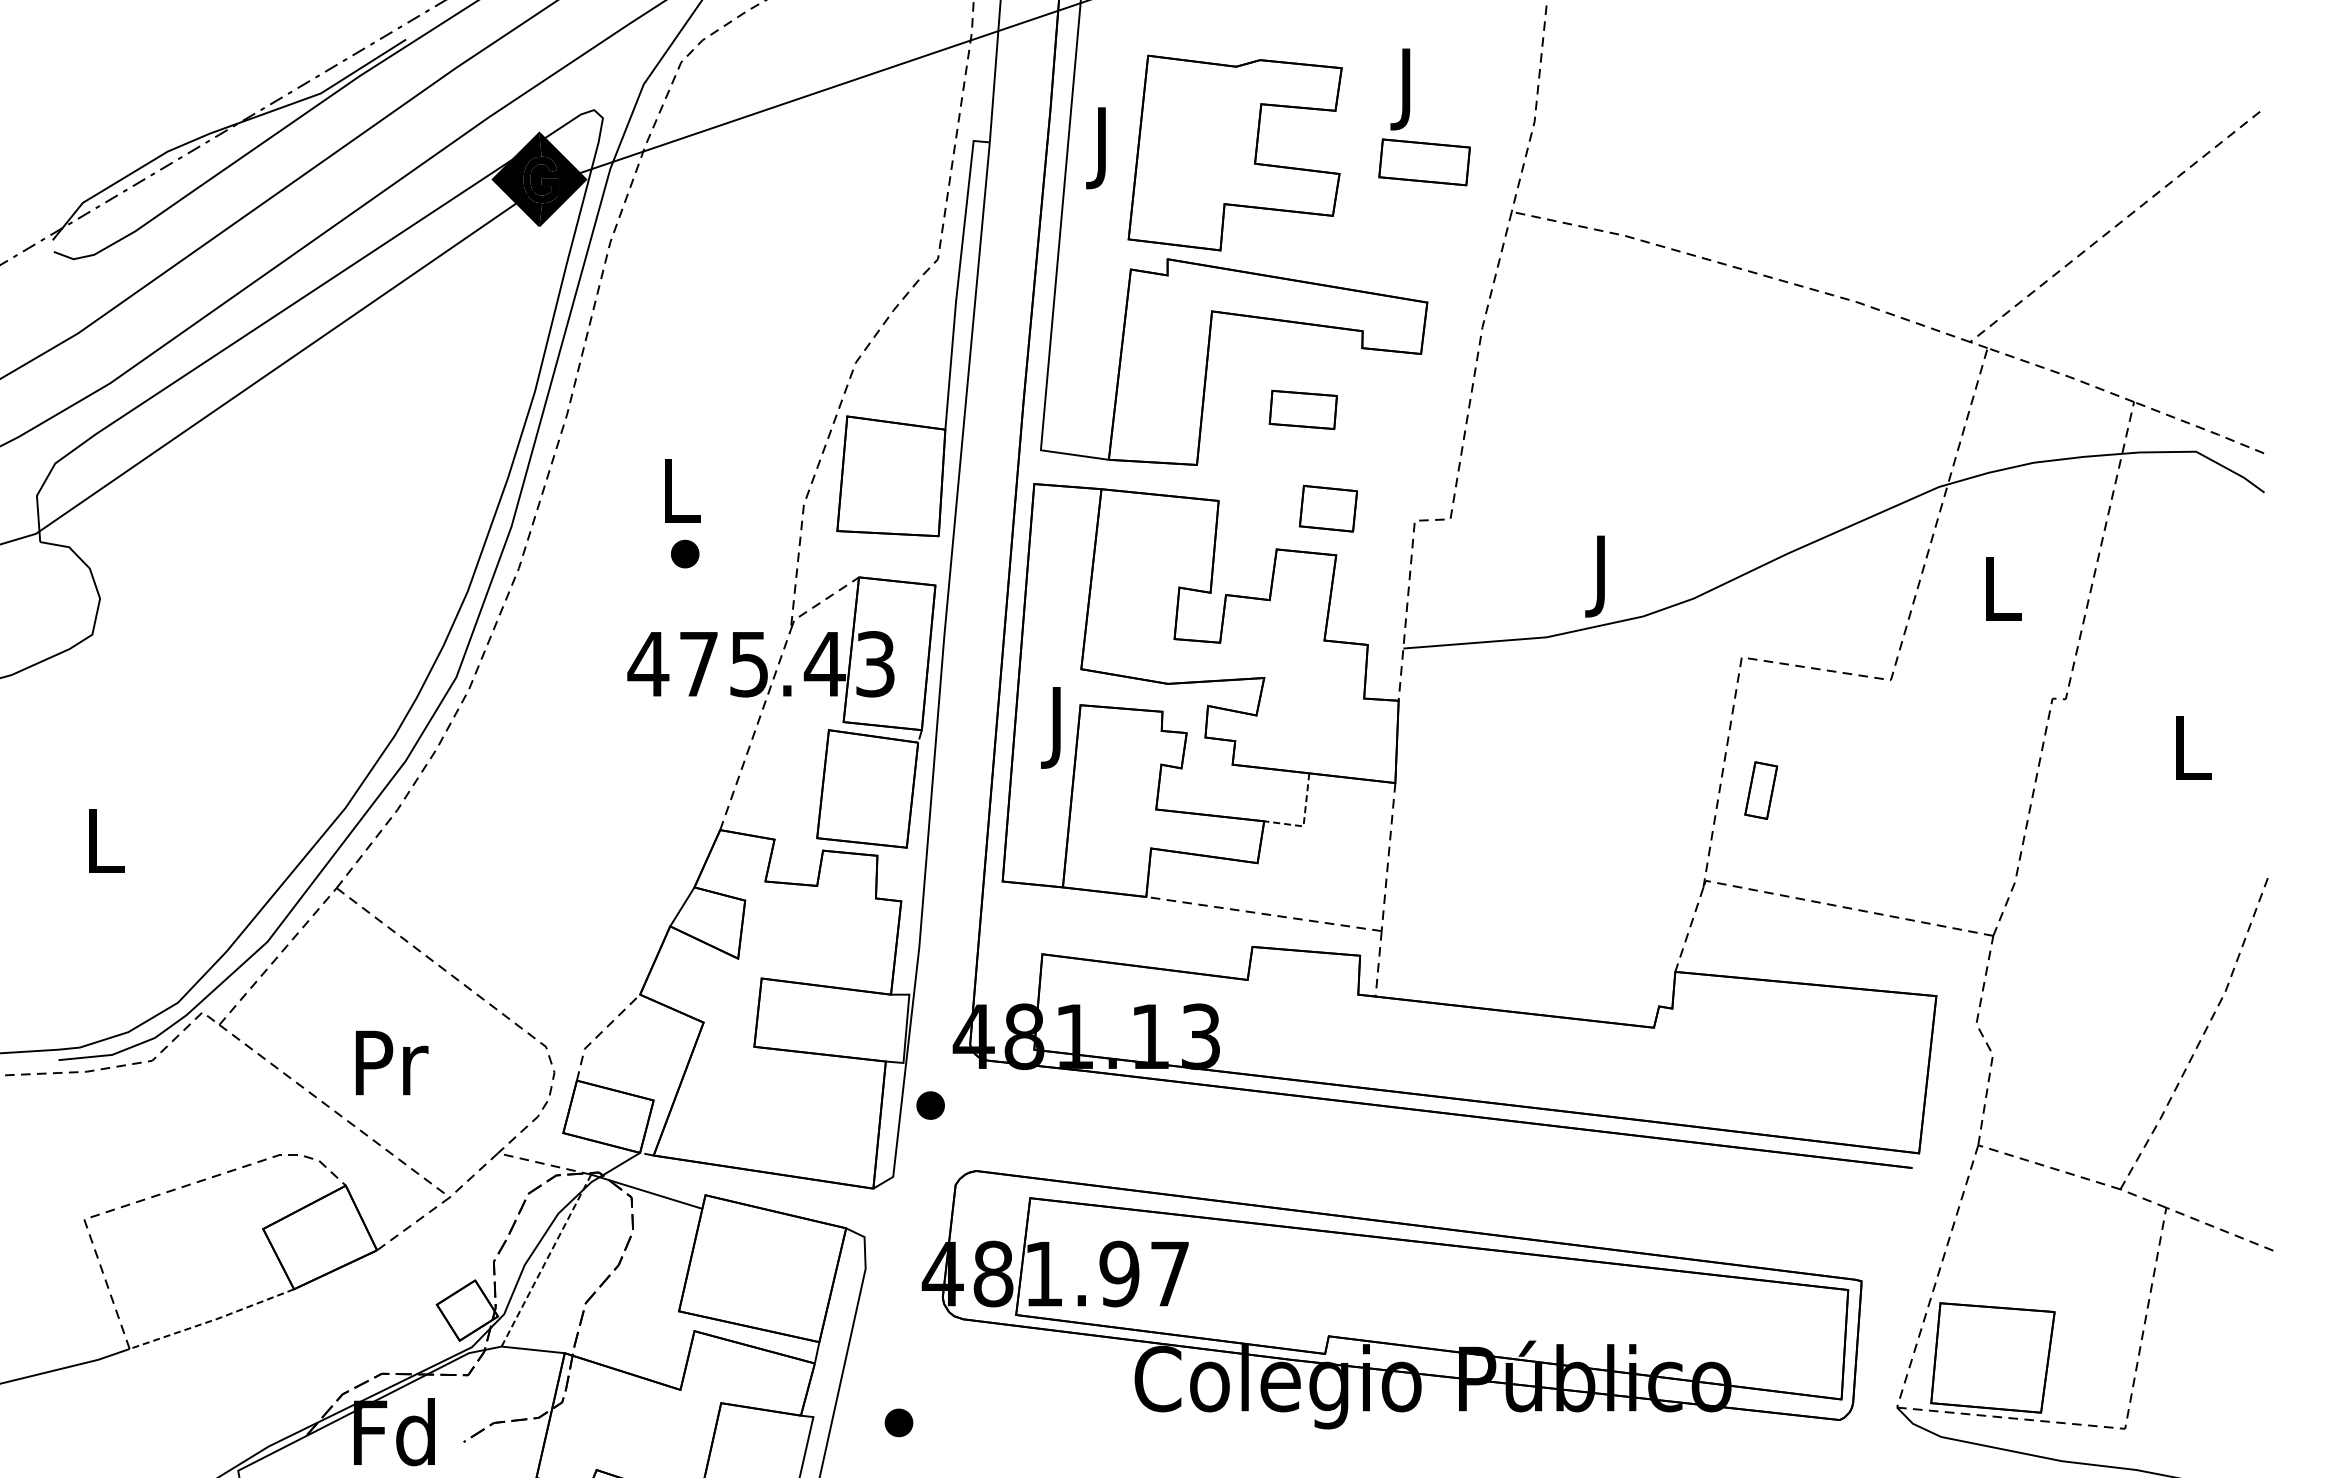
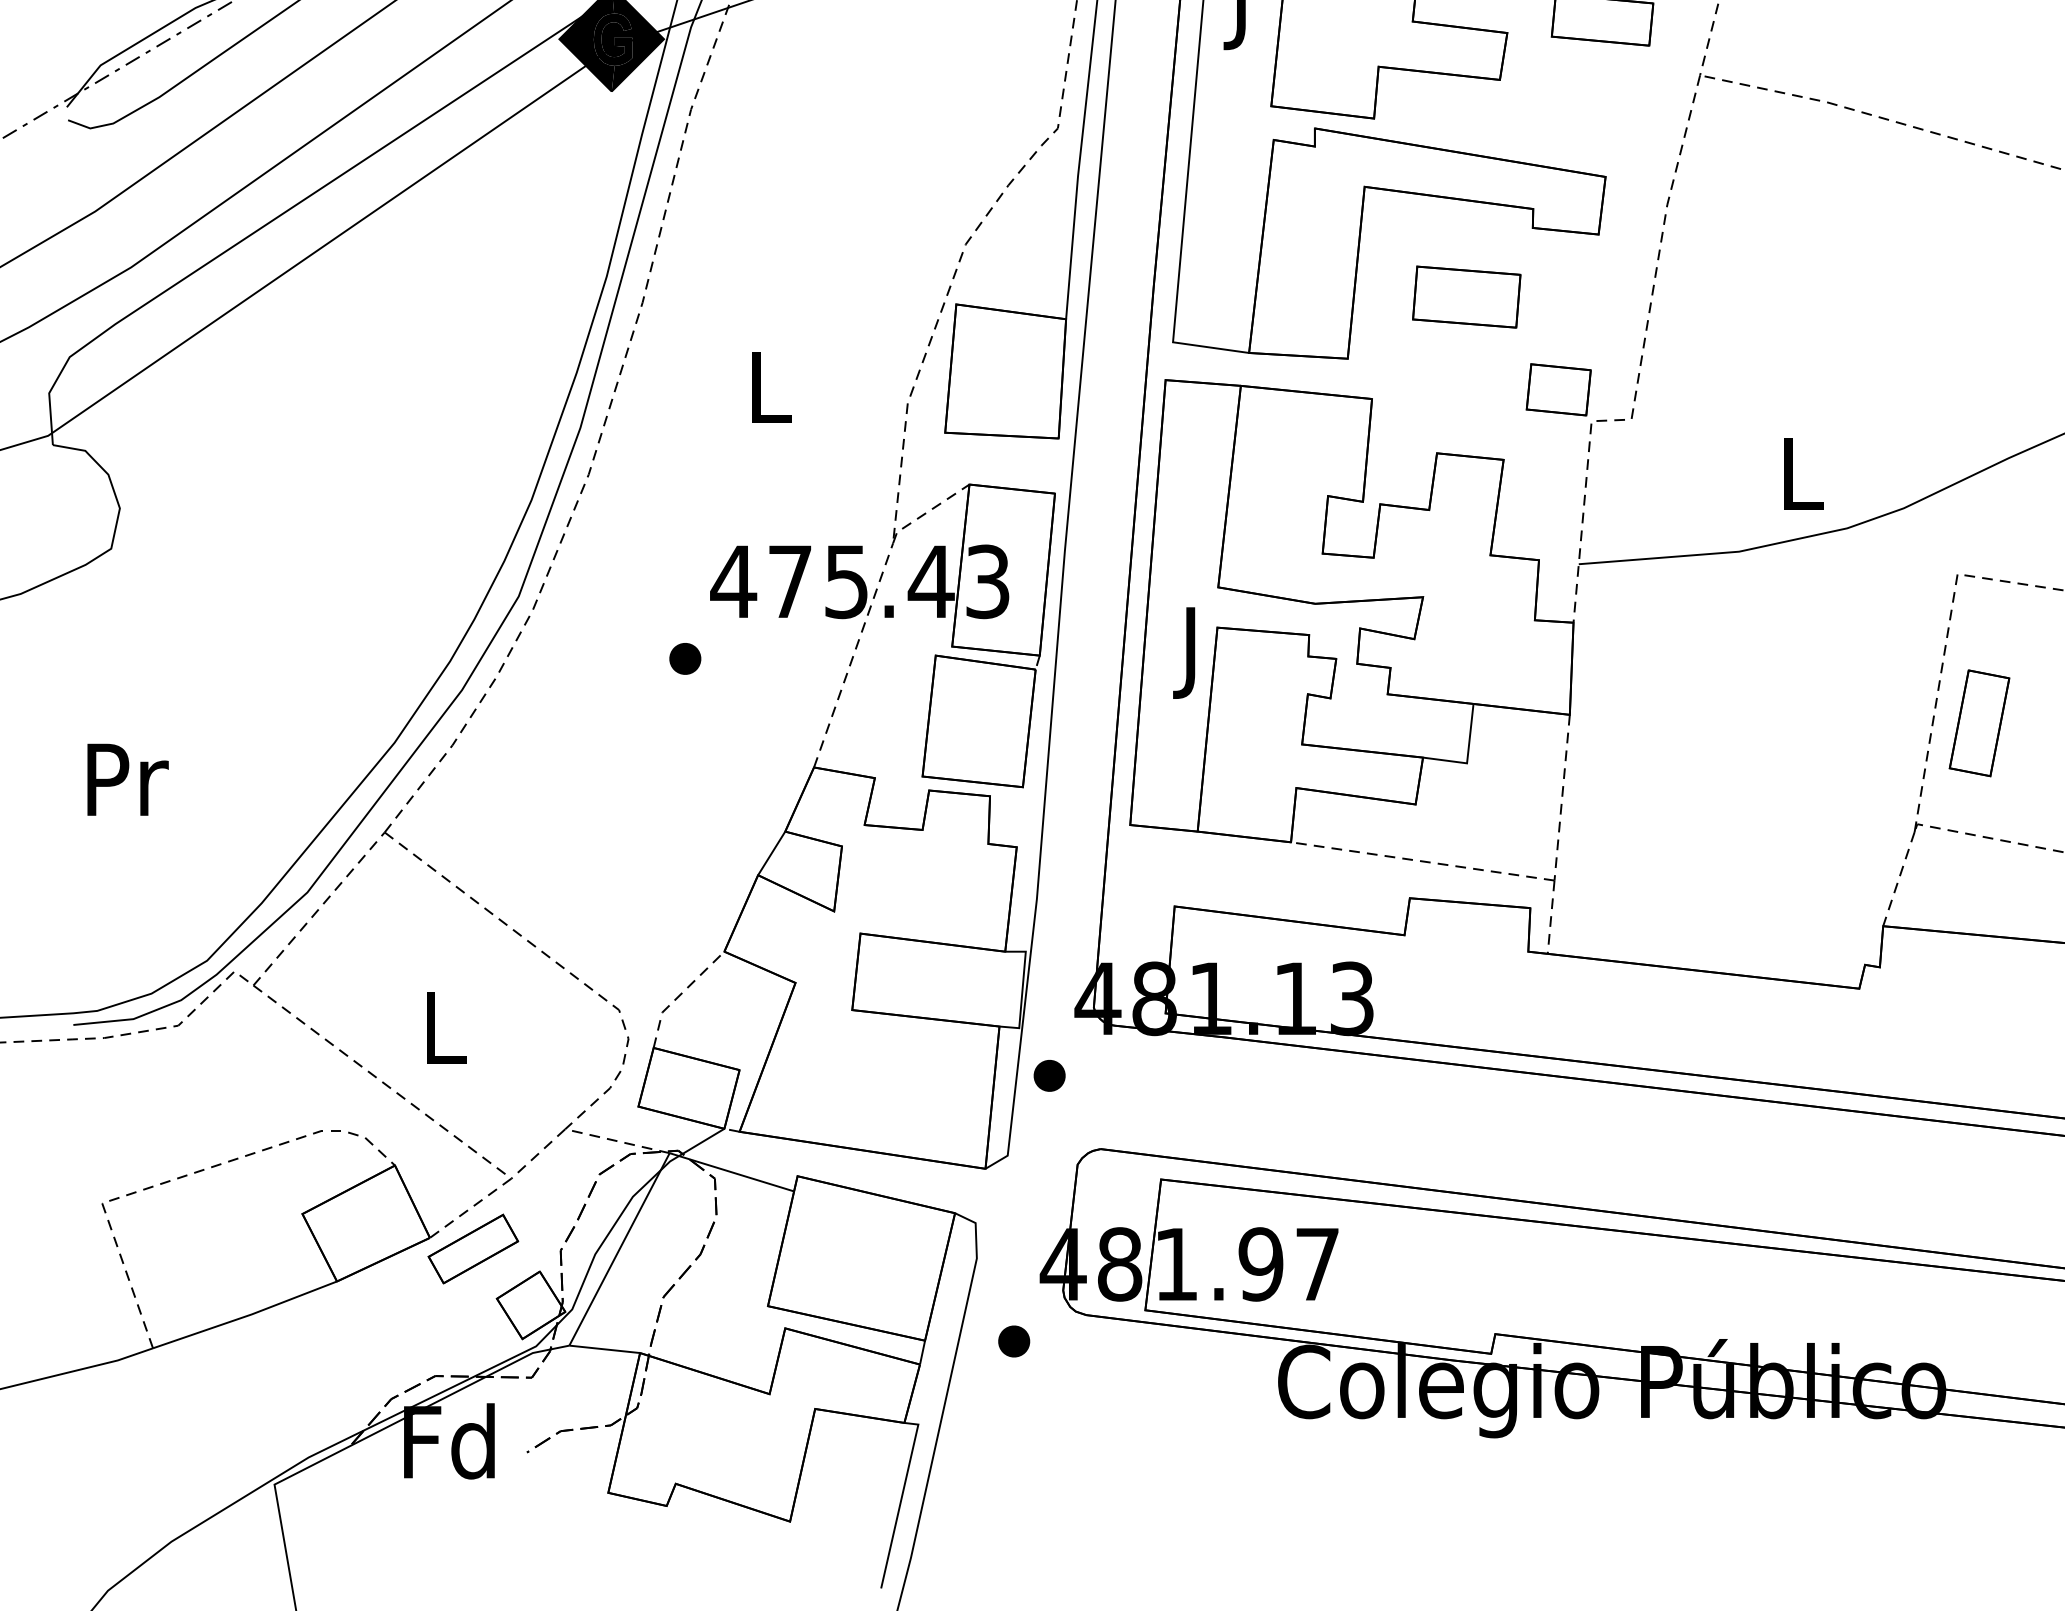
part: (1303, 409) -> (1466, 296), size x1.43
part: (1327, 508) -> (1557, 389), moved
part: (685, 553) -> (685, 658), moved
text: (1603, 576) -> (1802, 483), J -> L
part: (1760, 790) -> (1978, 723), size x1.67
line: (1304, 820) -> (1468, 756), dashed -> solid
text: (107, 841) -> (128, 780), L -> Pr
text: (391, 1062) -> (446, 1027), Pr -> L
part: (415, 1259) -> (472, 1248), added
line: (546, 1260) -> (619, 1249), dashed -> solid
line: (212, 1320) -> (245, 1316), dashed -> solid
part: (898, 1422) -> (1013, 1341), moved

